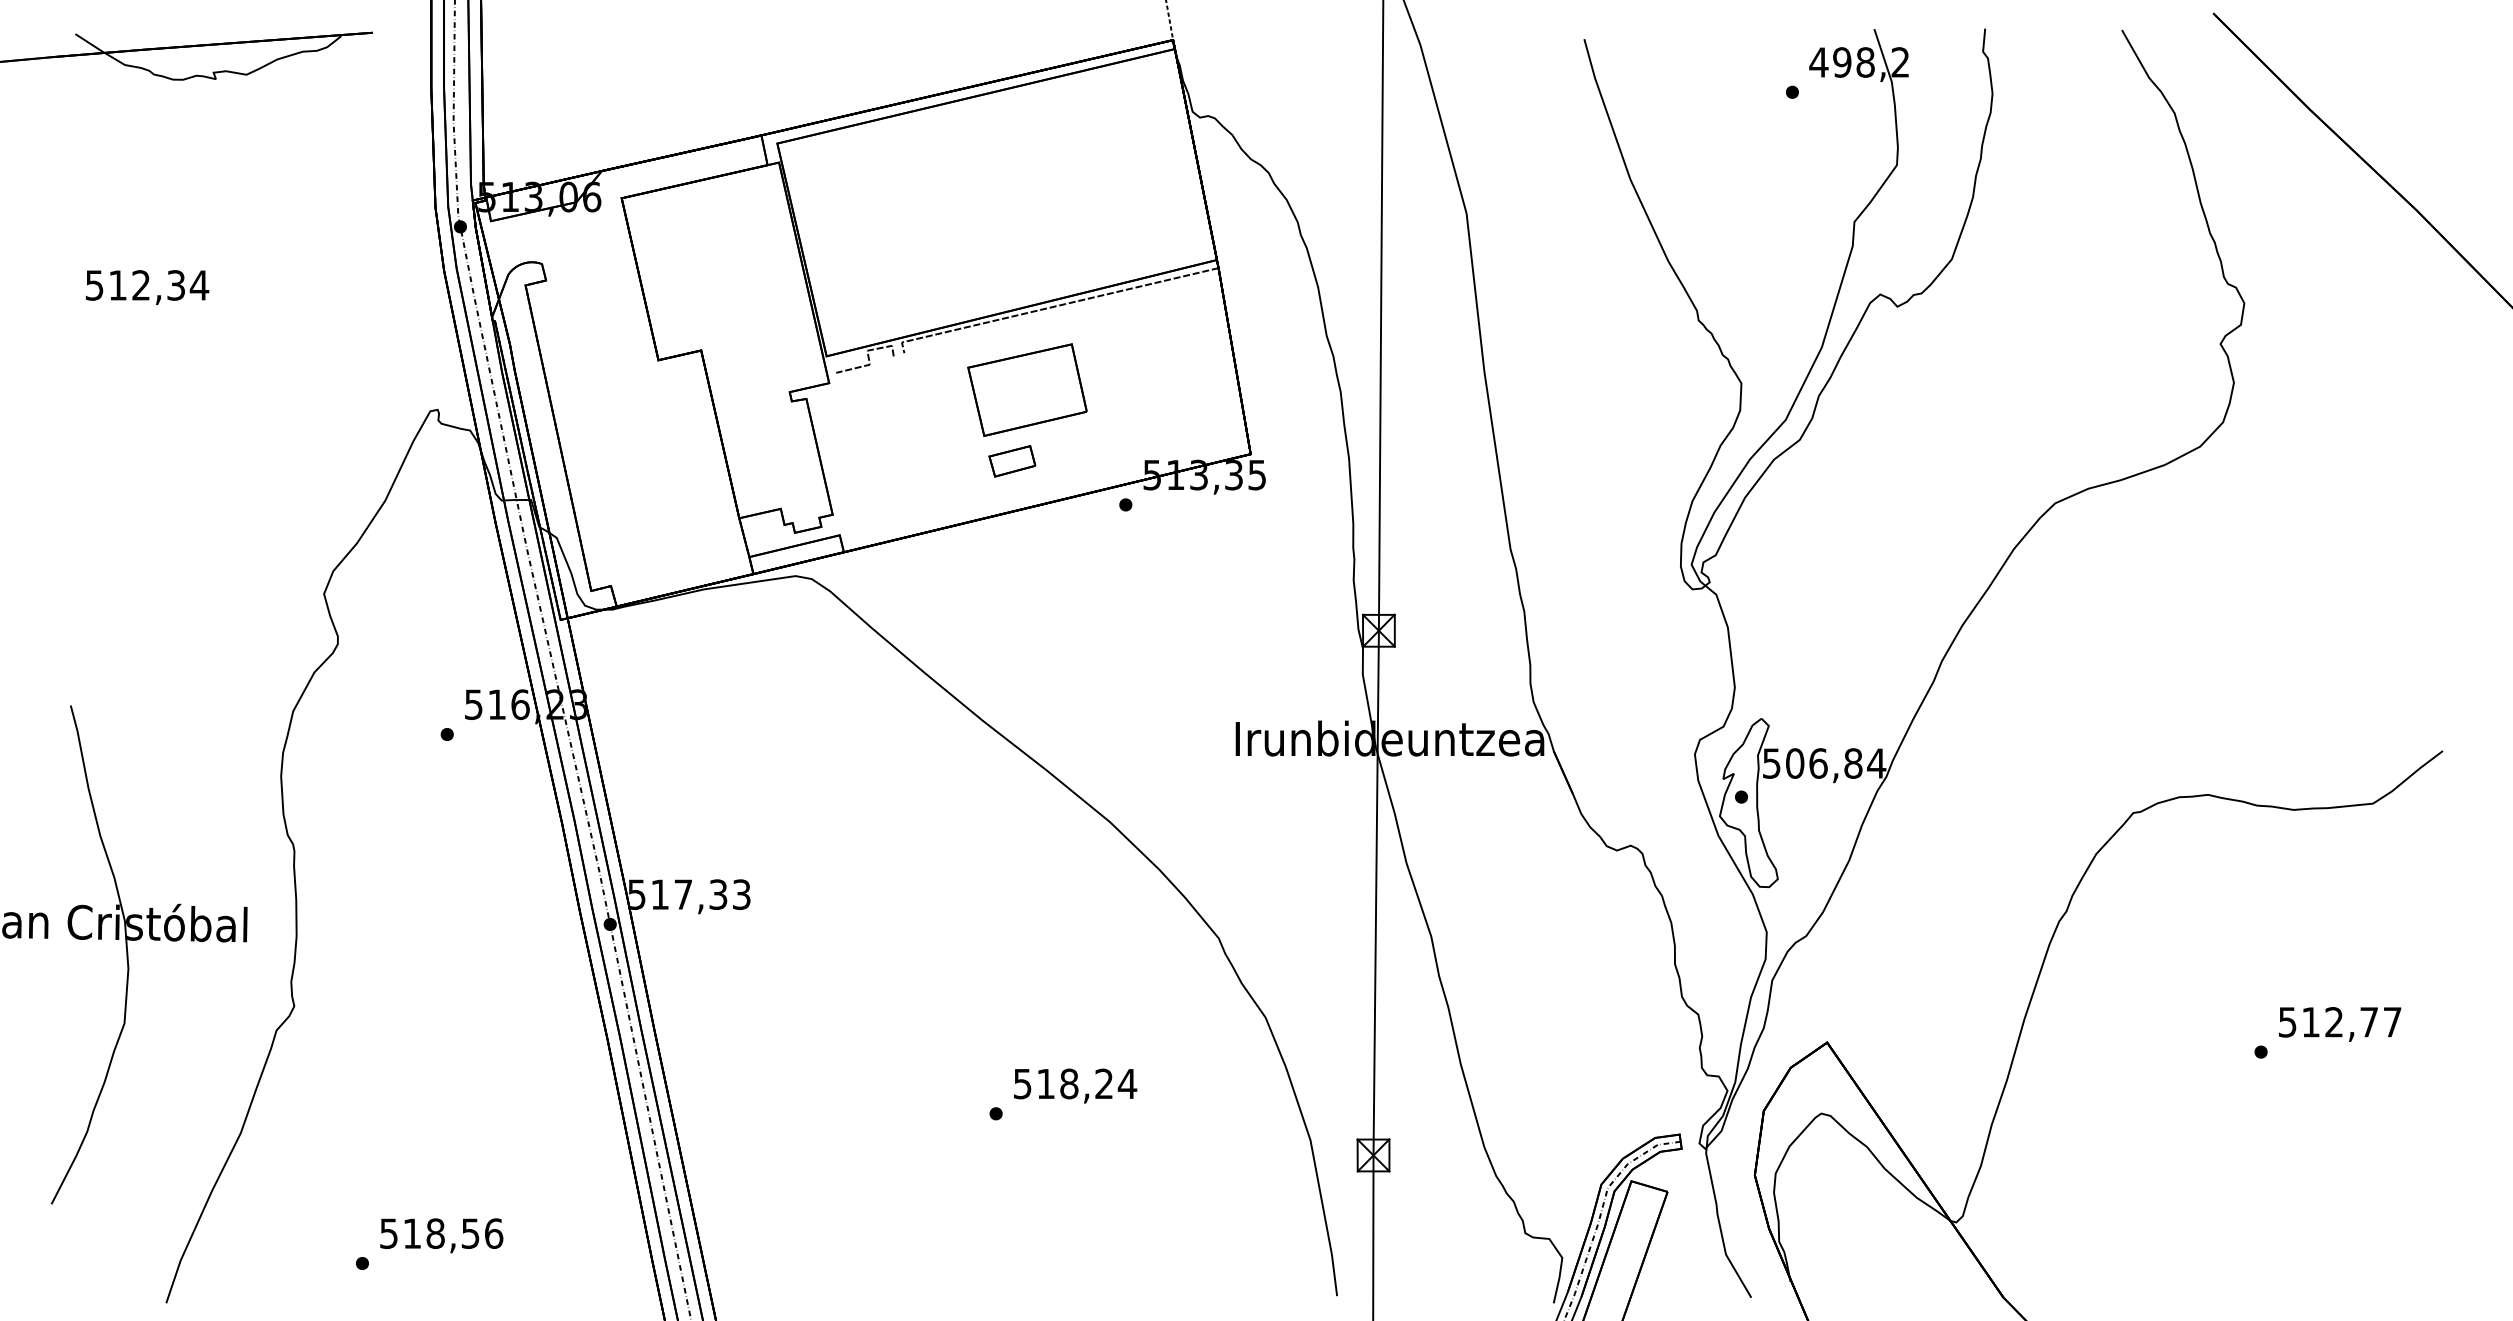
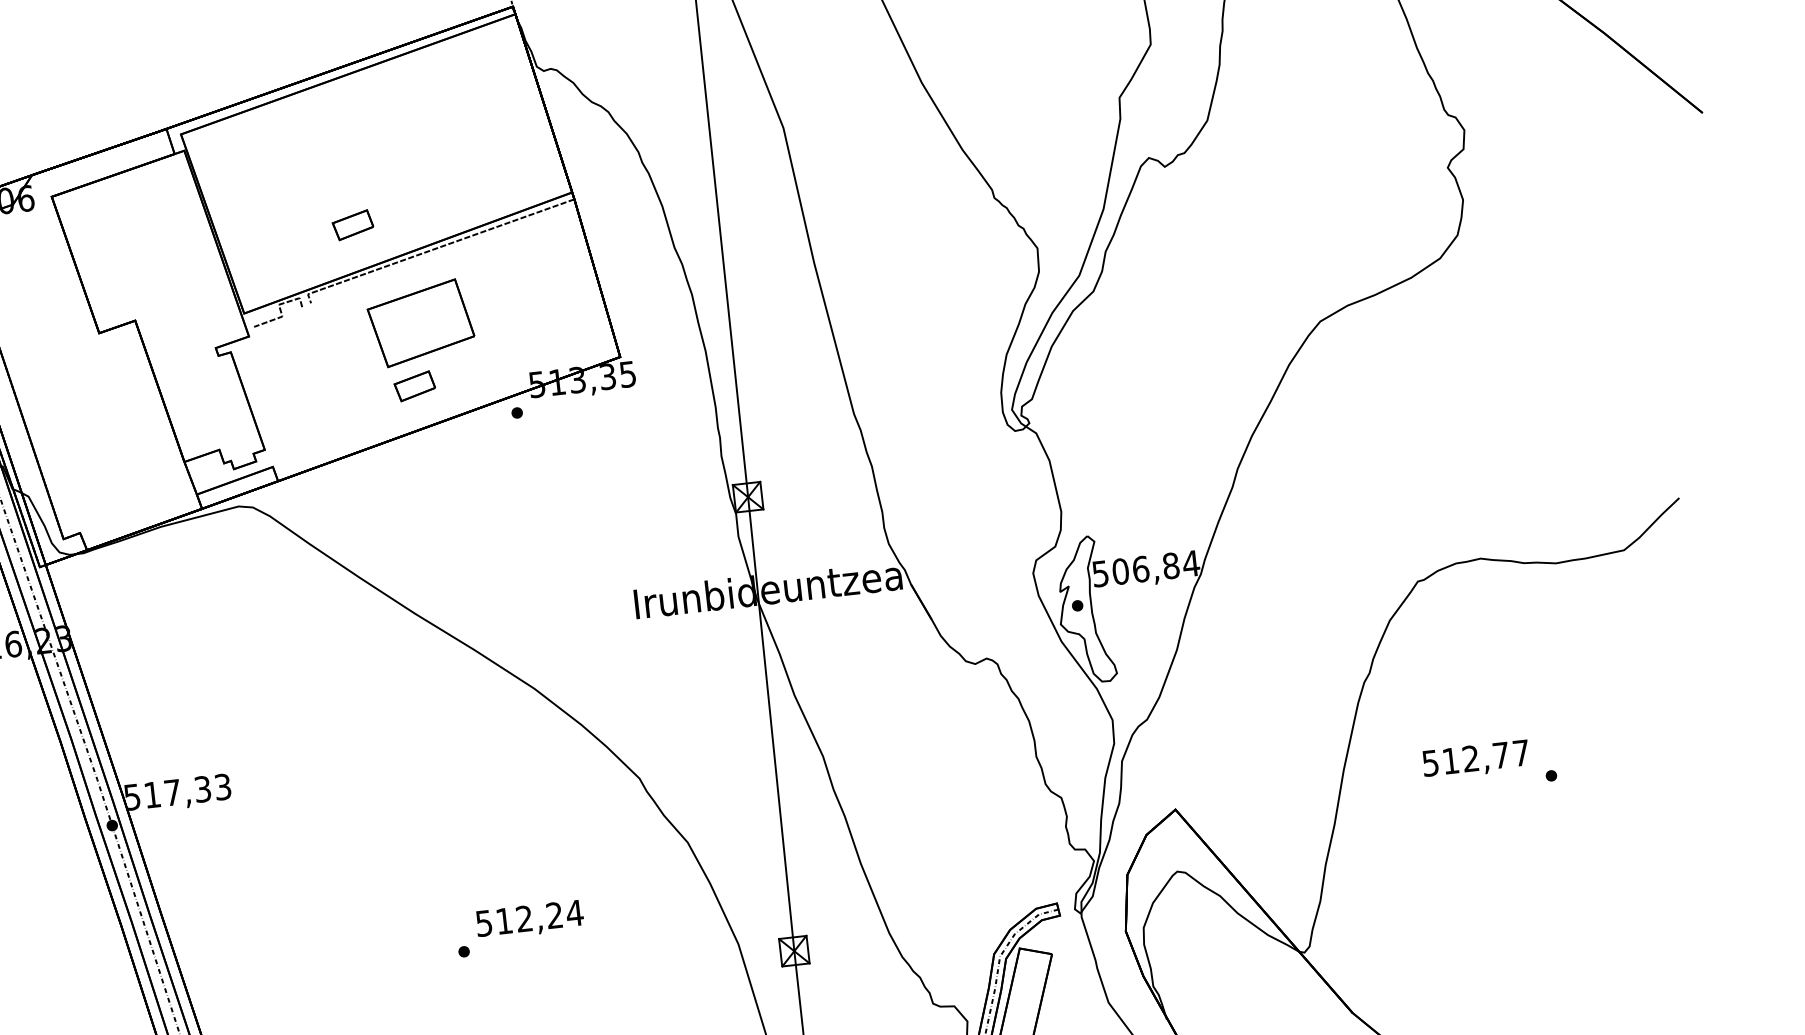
part: (962, 269) -> (353, 225), added
text: (2340, 1024) -> (1476, 760), moved
text: (1069, 1083) -> (524, 918), 518,24 -> 512,24

